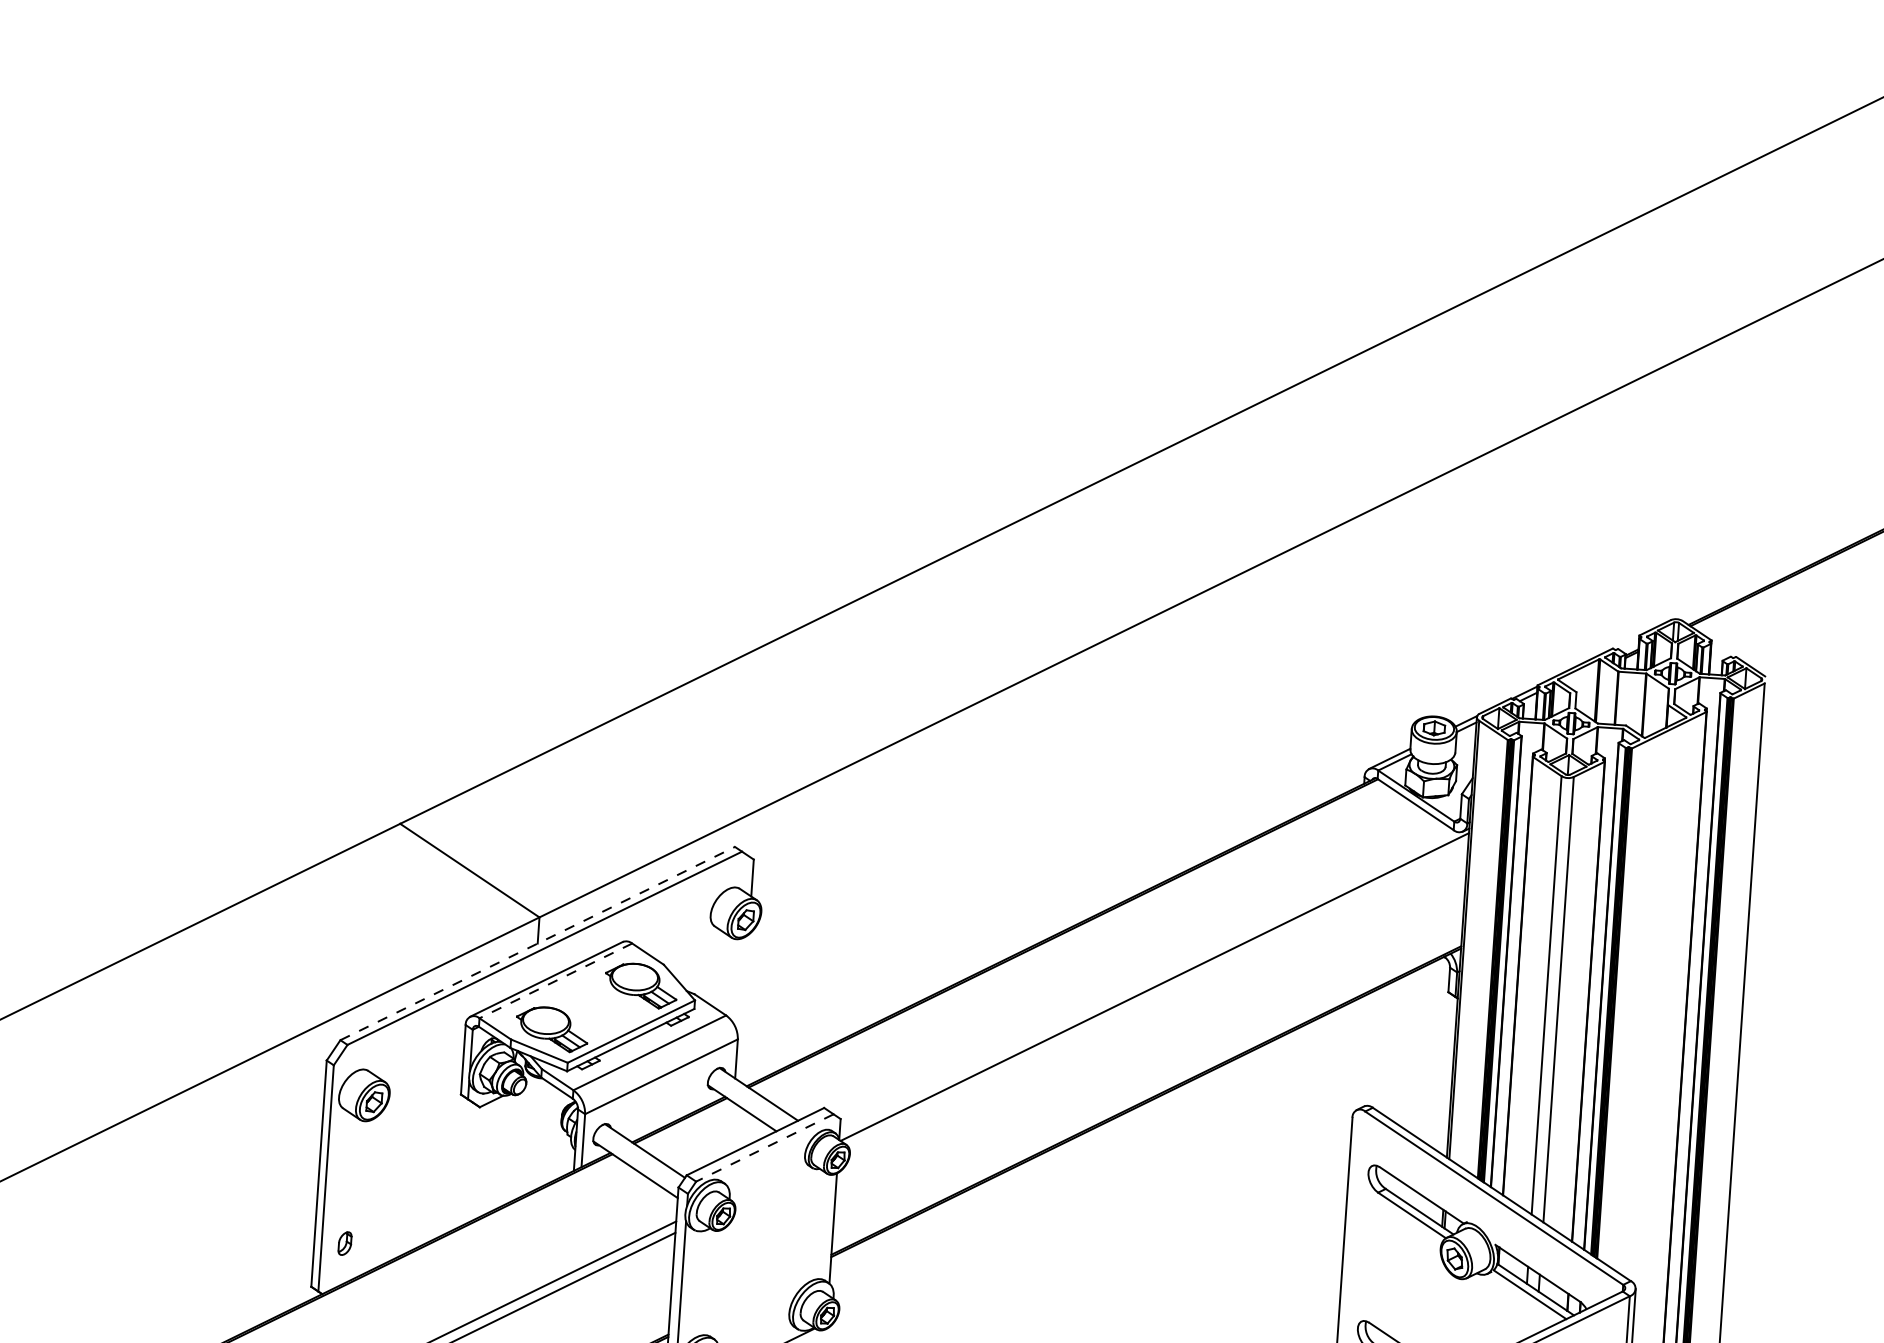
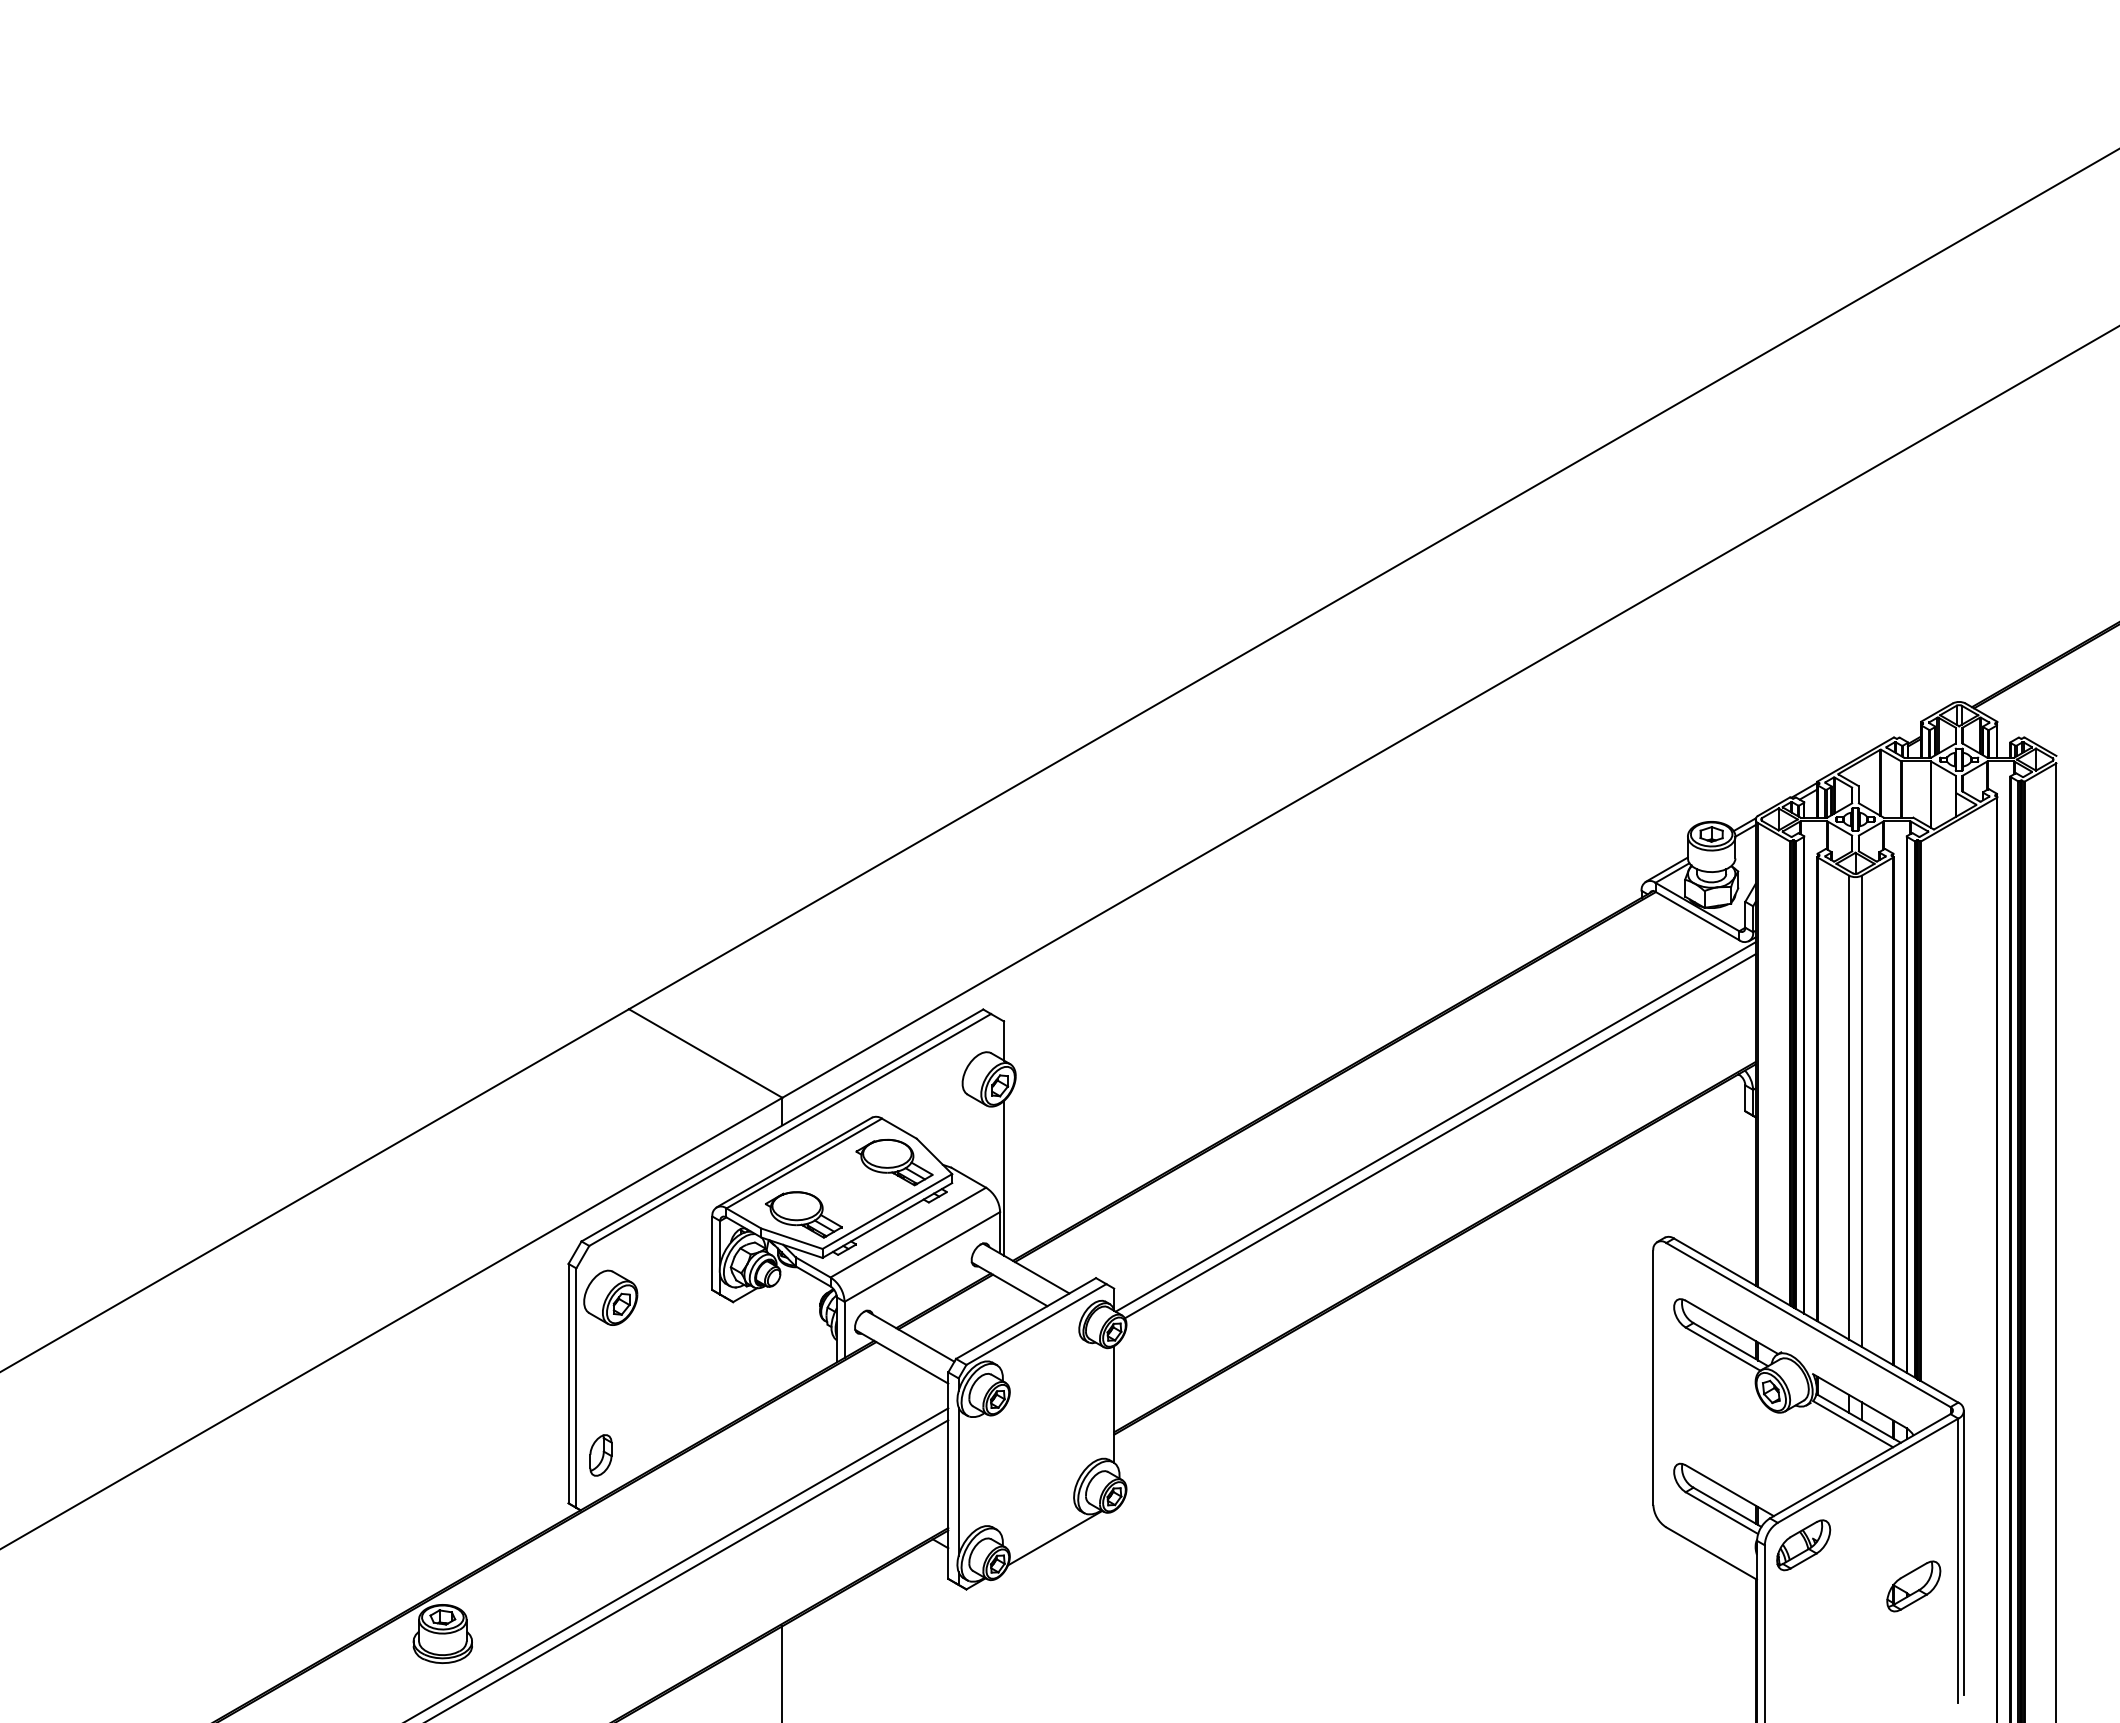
line: (537, 943) -> (782, 1125), dashed -> solid
line: (556, 980) -> (804, 1163), dashed -> solid
line: (1157, 996) -> (1439, 1136), added
line: (744, 1007) -> (1004, 1177), added
line: (764, 1147) -> (1036, 1324), dashed -> solid
part: (344, 1243) -> (600, 1455), size x1.67

